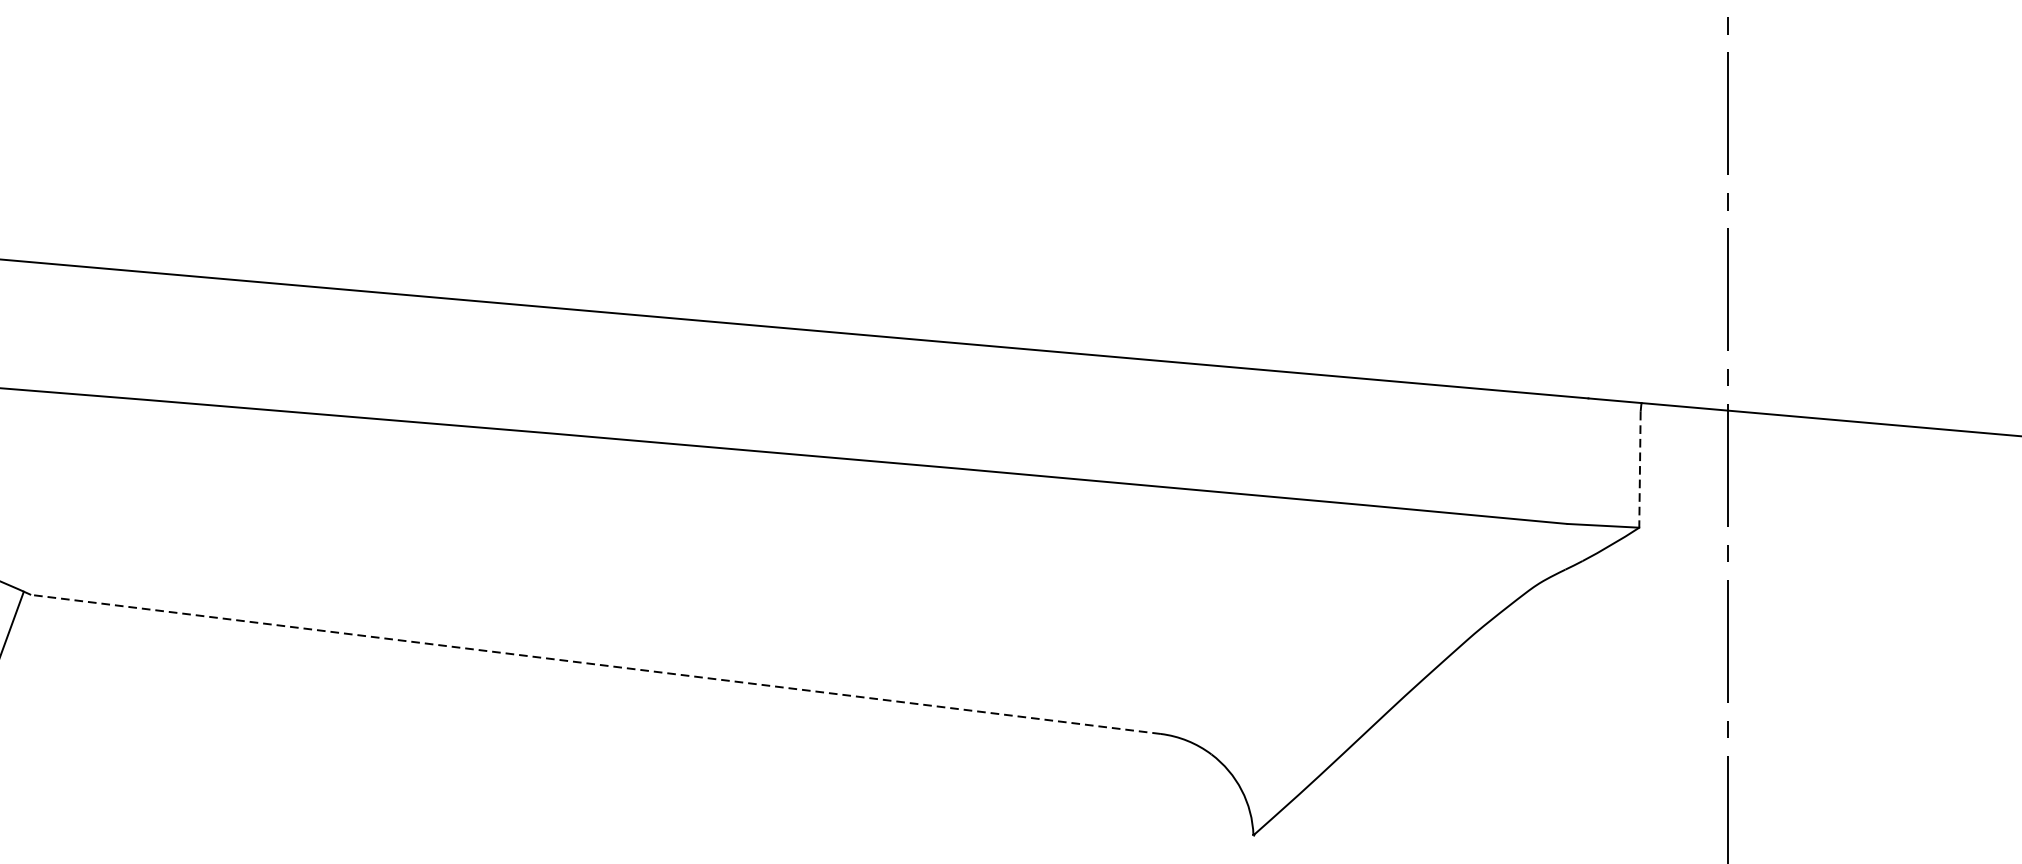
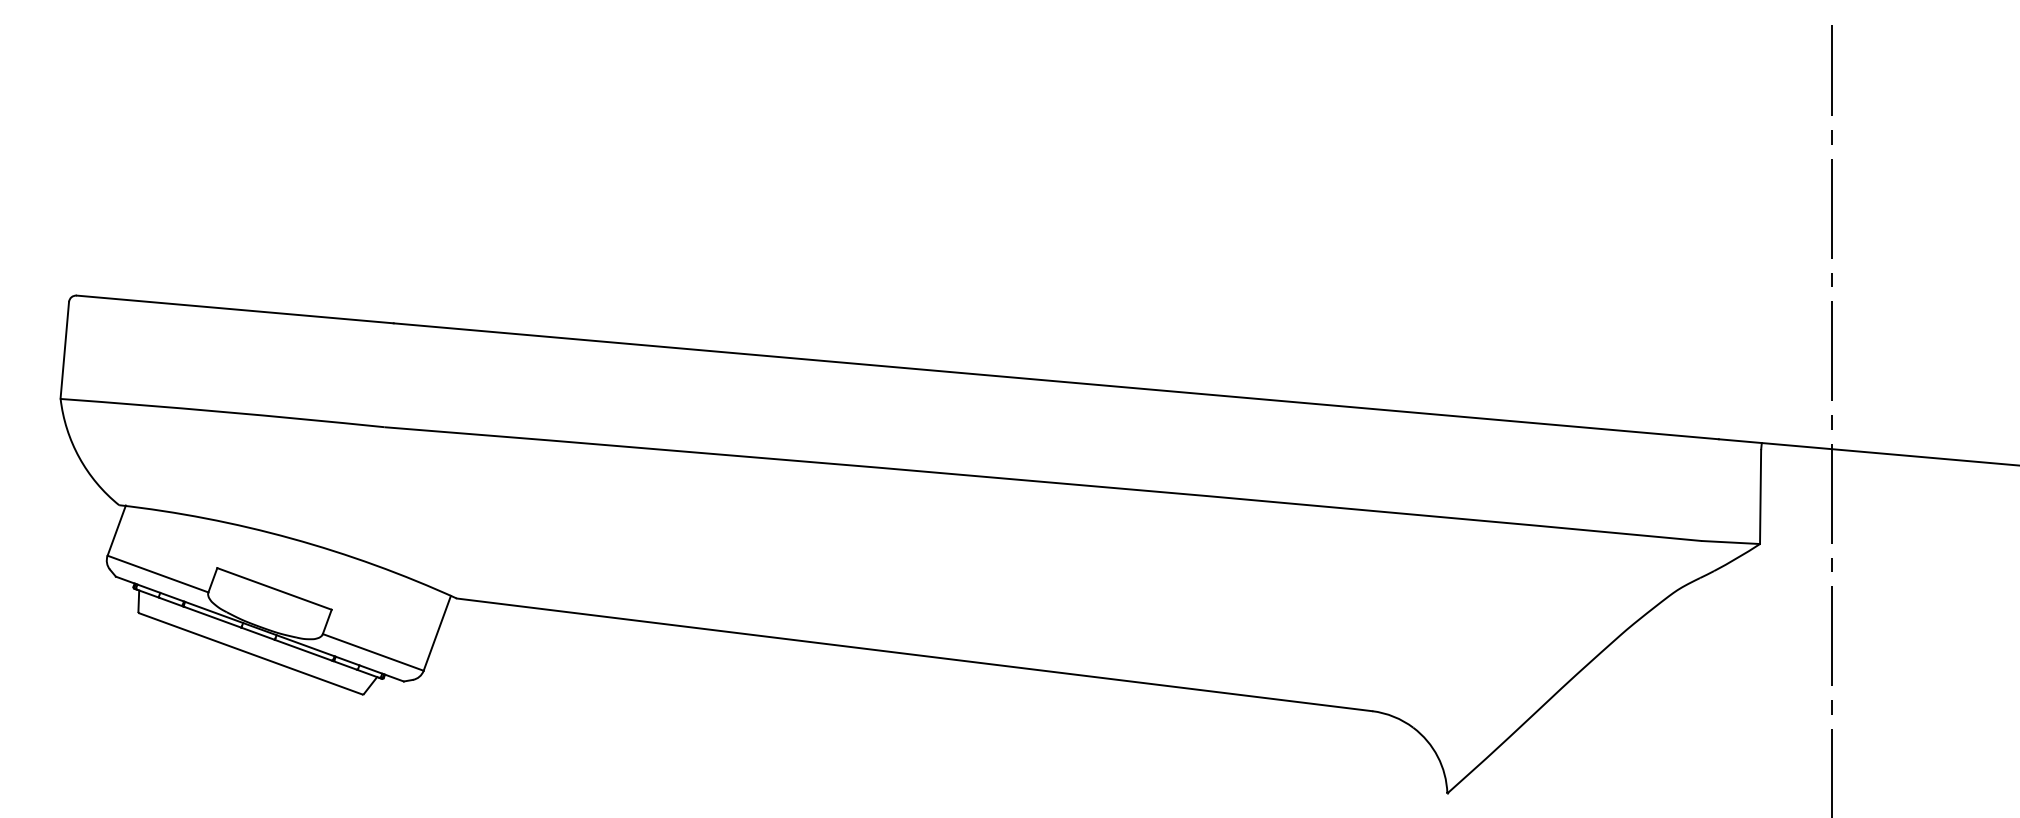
line: (1639, 470) -> (1760, 497), dashed -> solid
line: (595, 664) -> (914, 654), dashed -> solid

